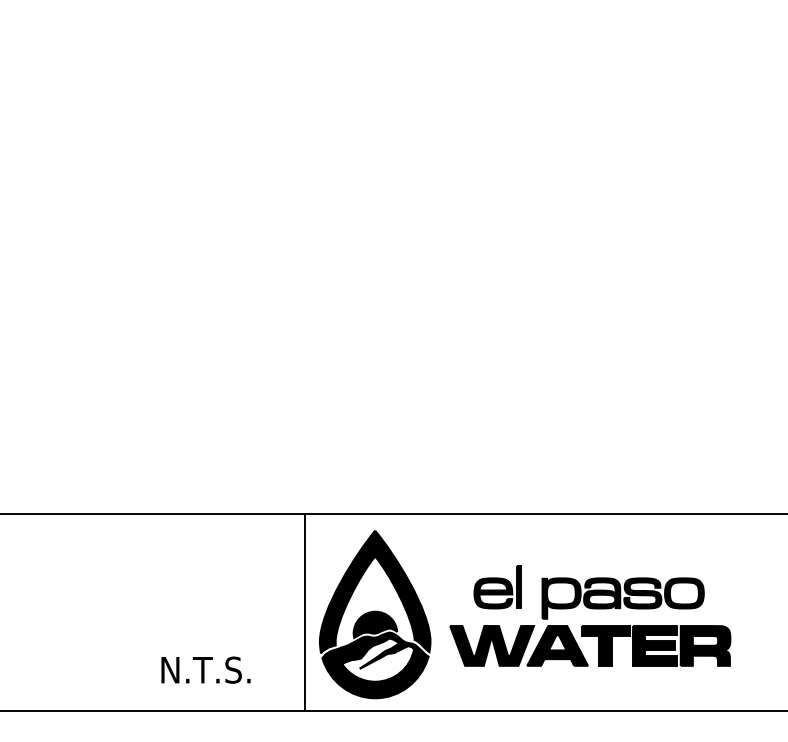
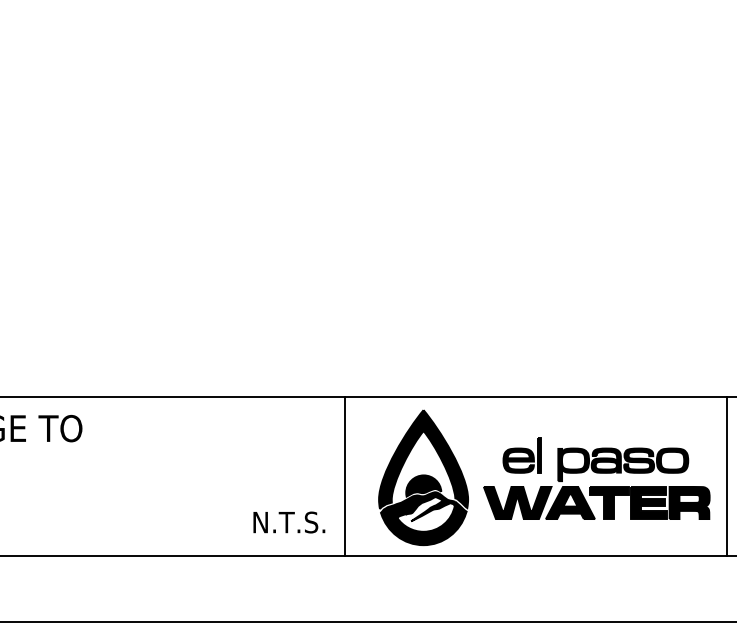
line: (778, 611) -> (726, 475), added
part: (525, 614) -> (544, 477), moved
text: (206, 670) -> (289, 522), moved

